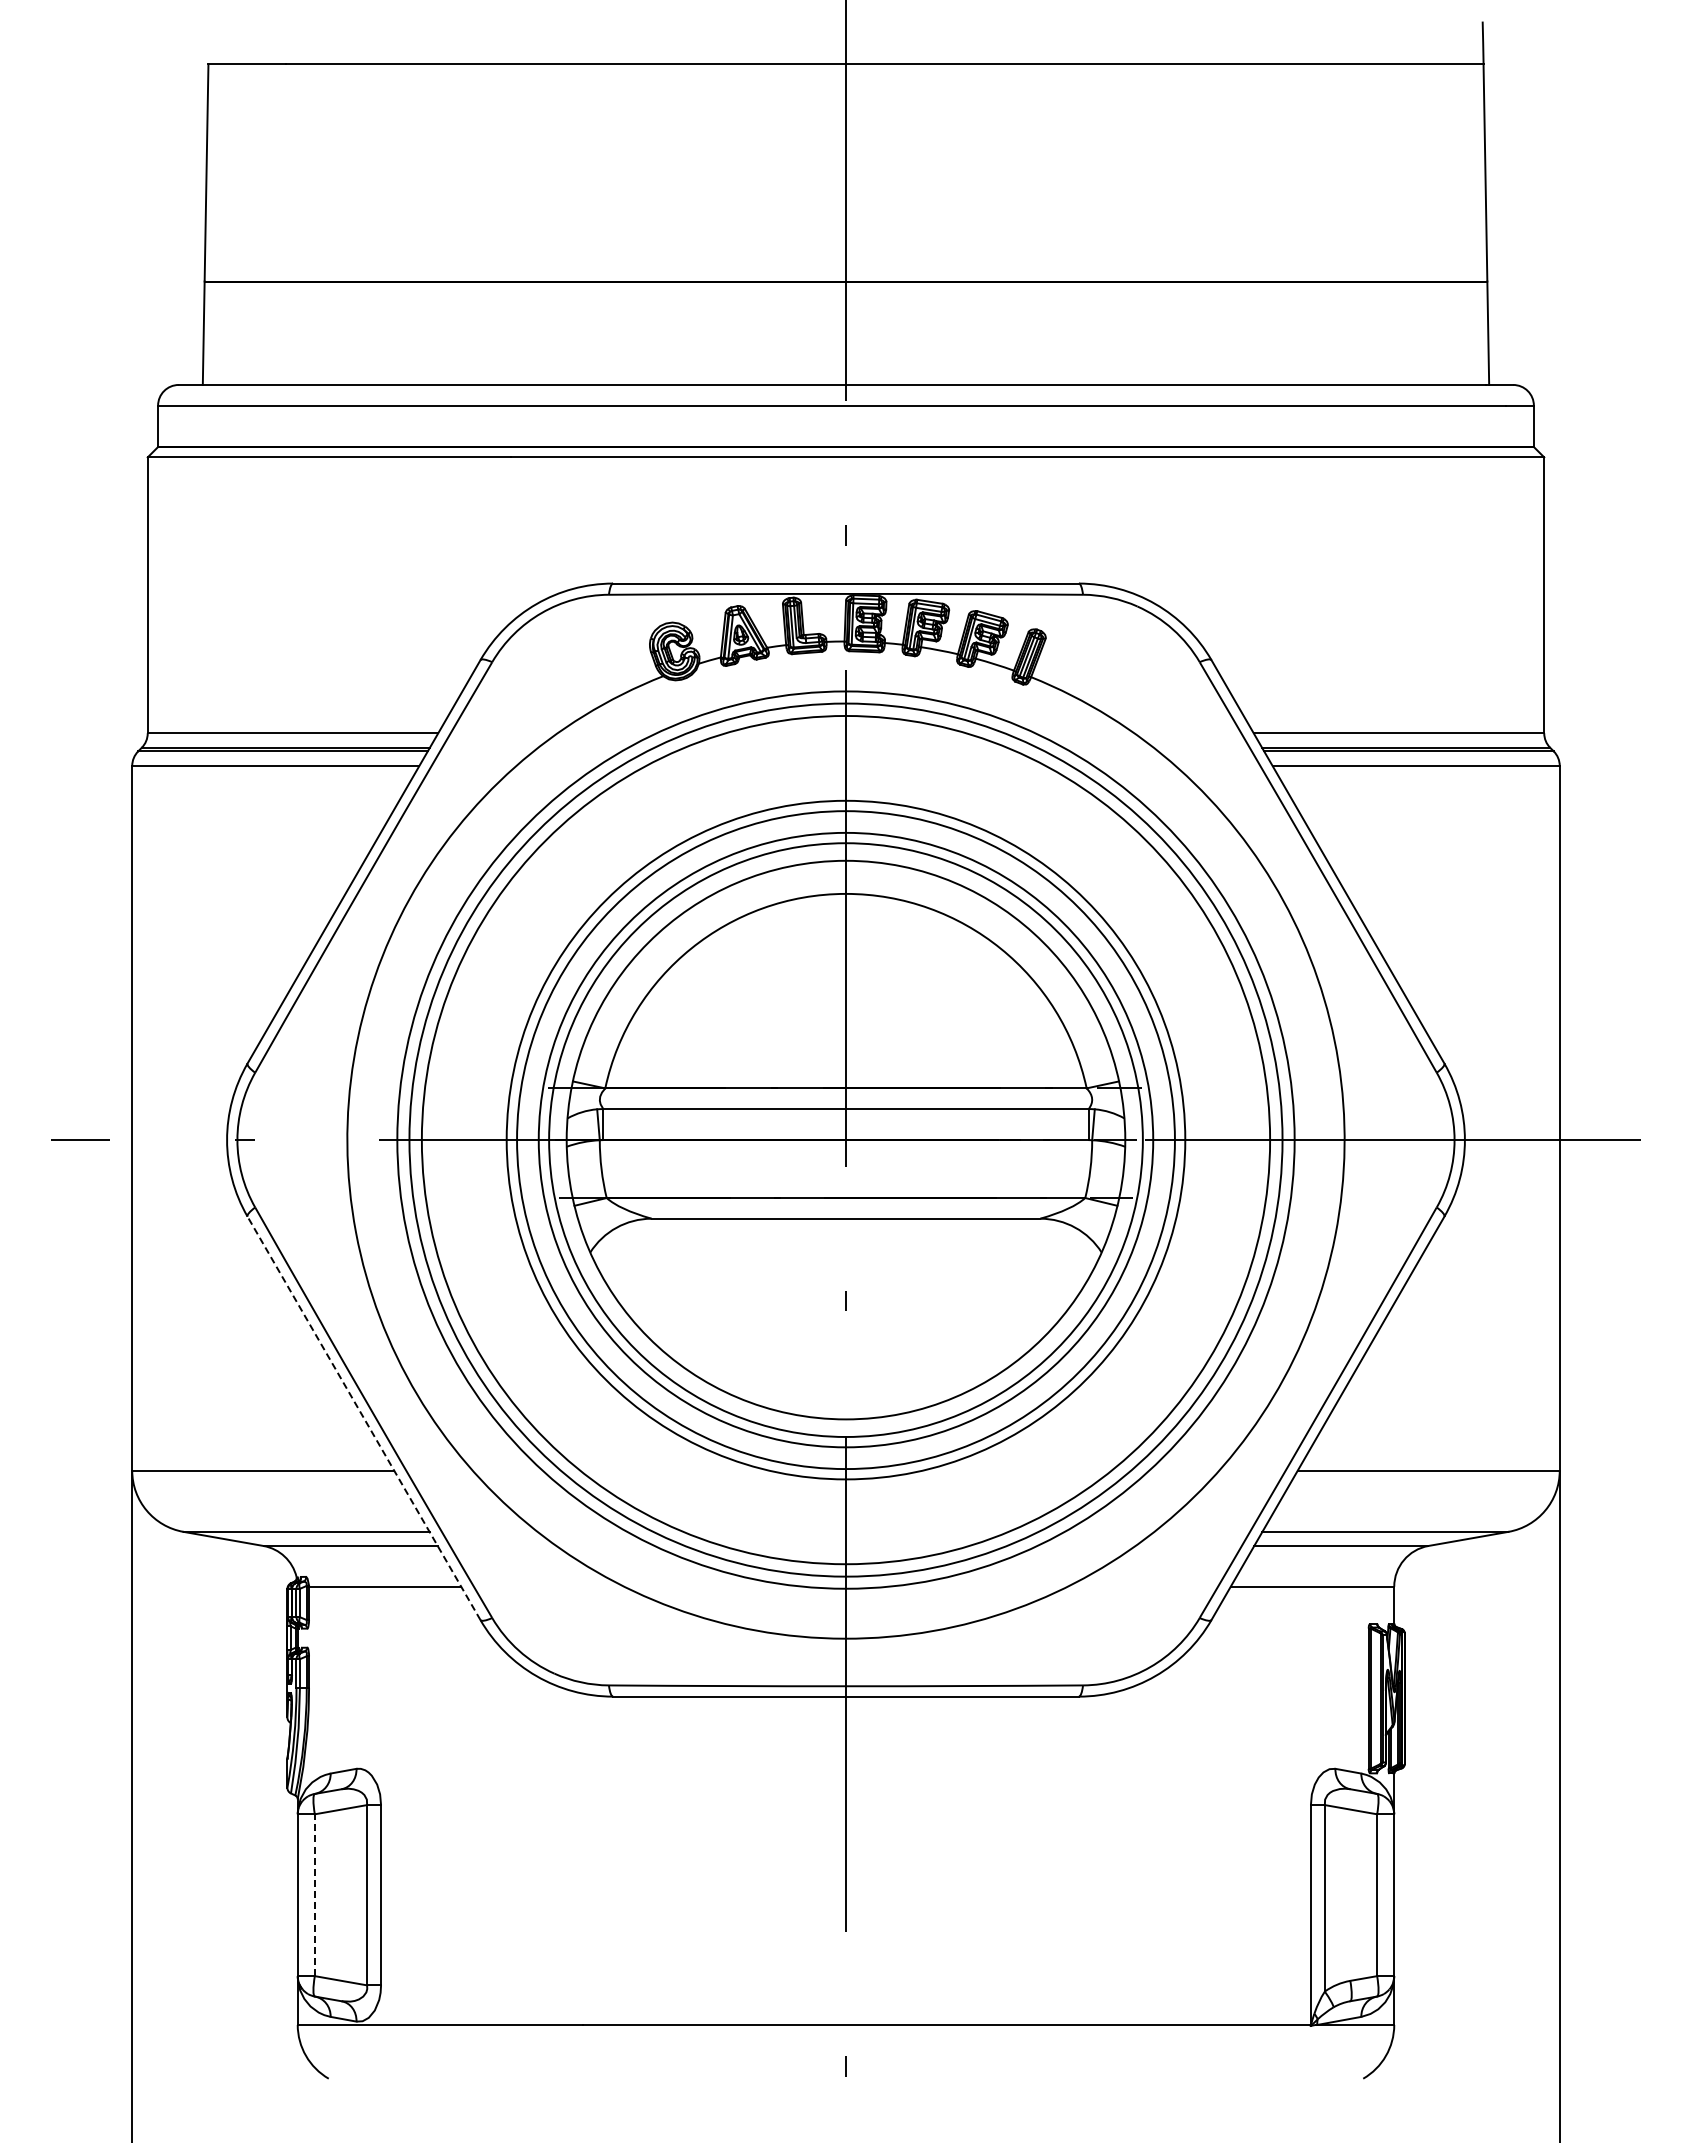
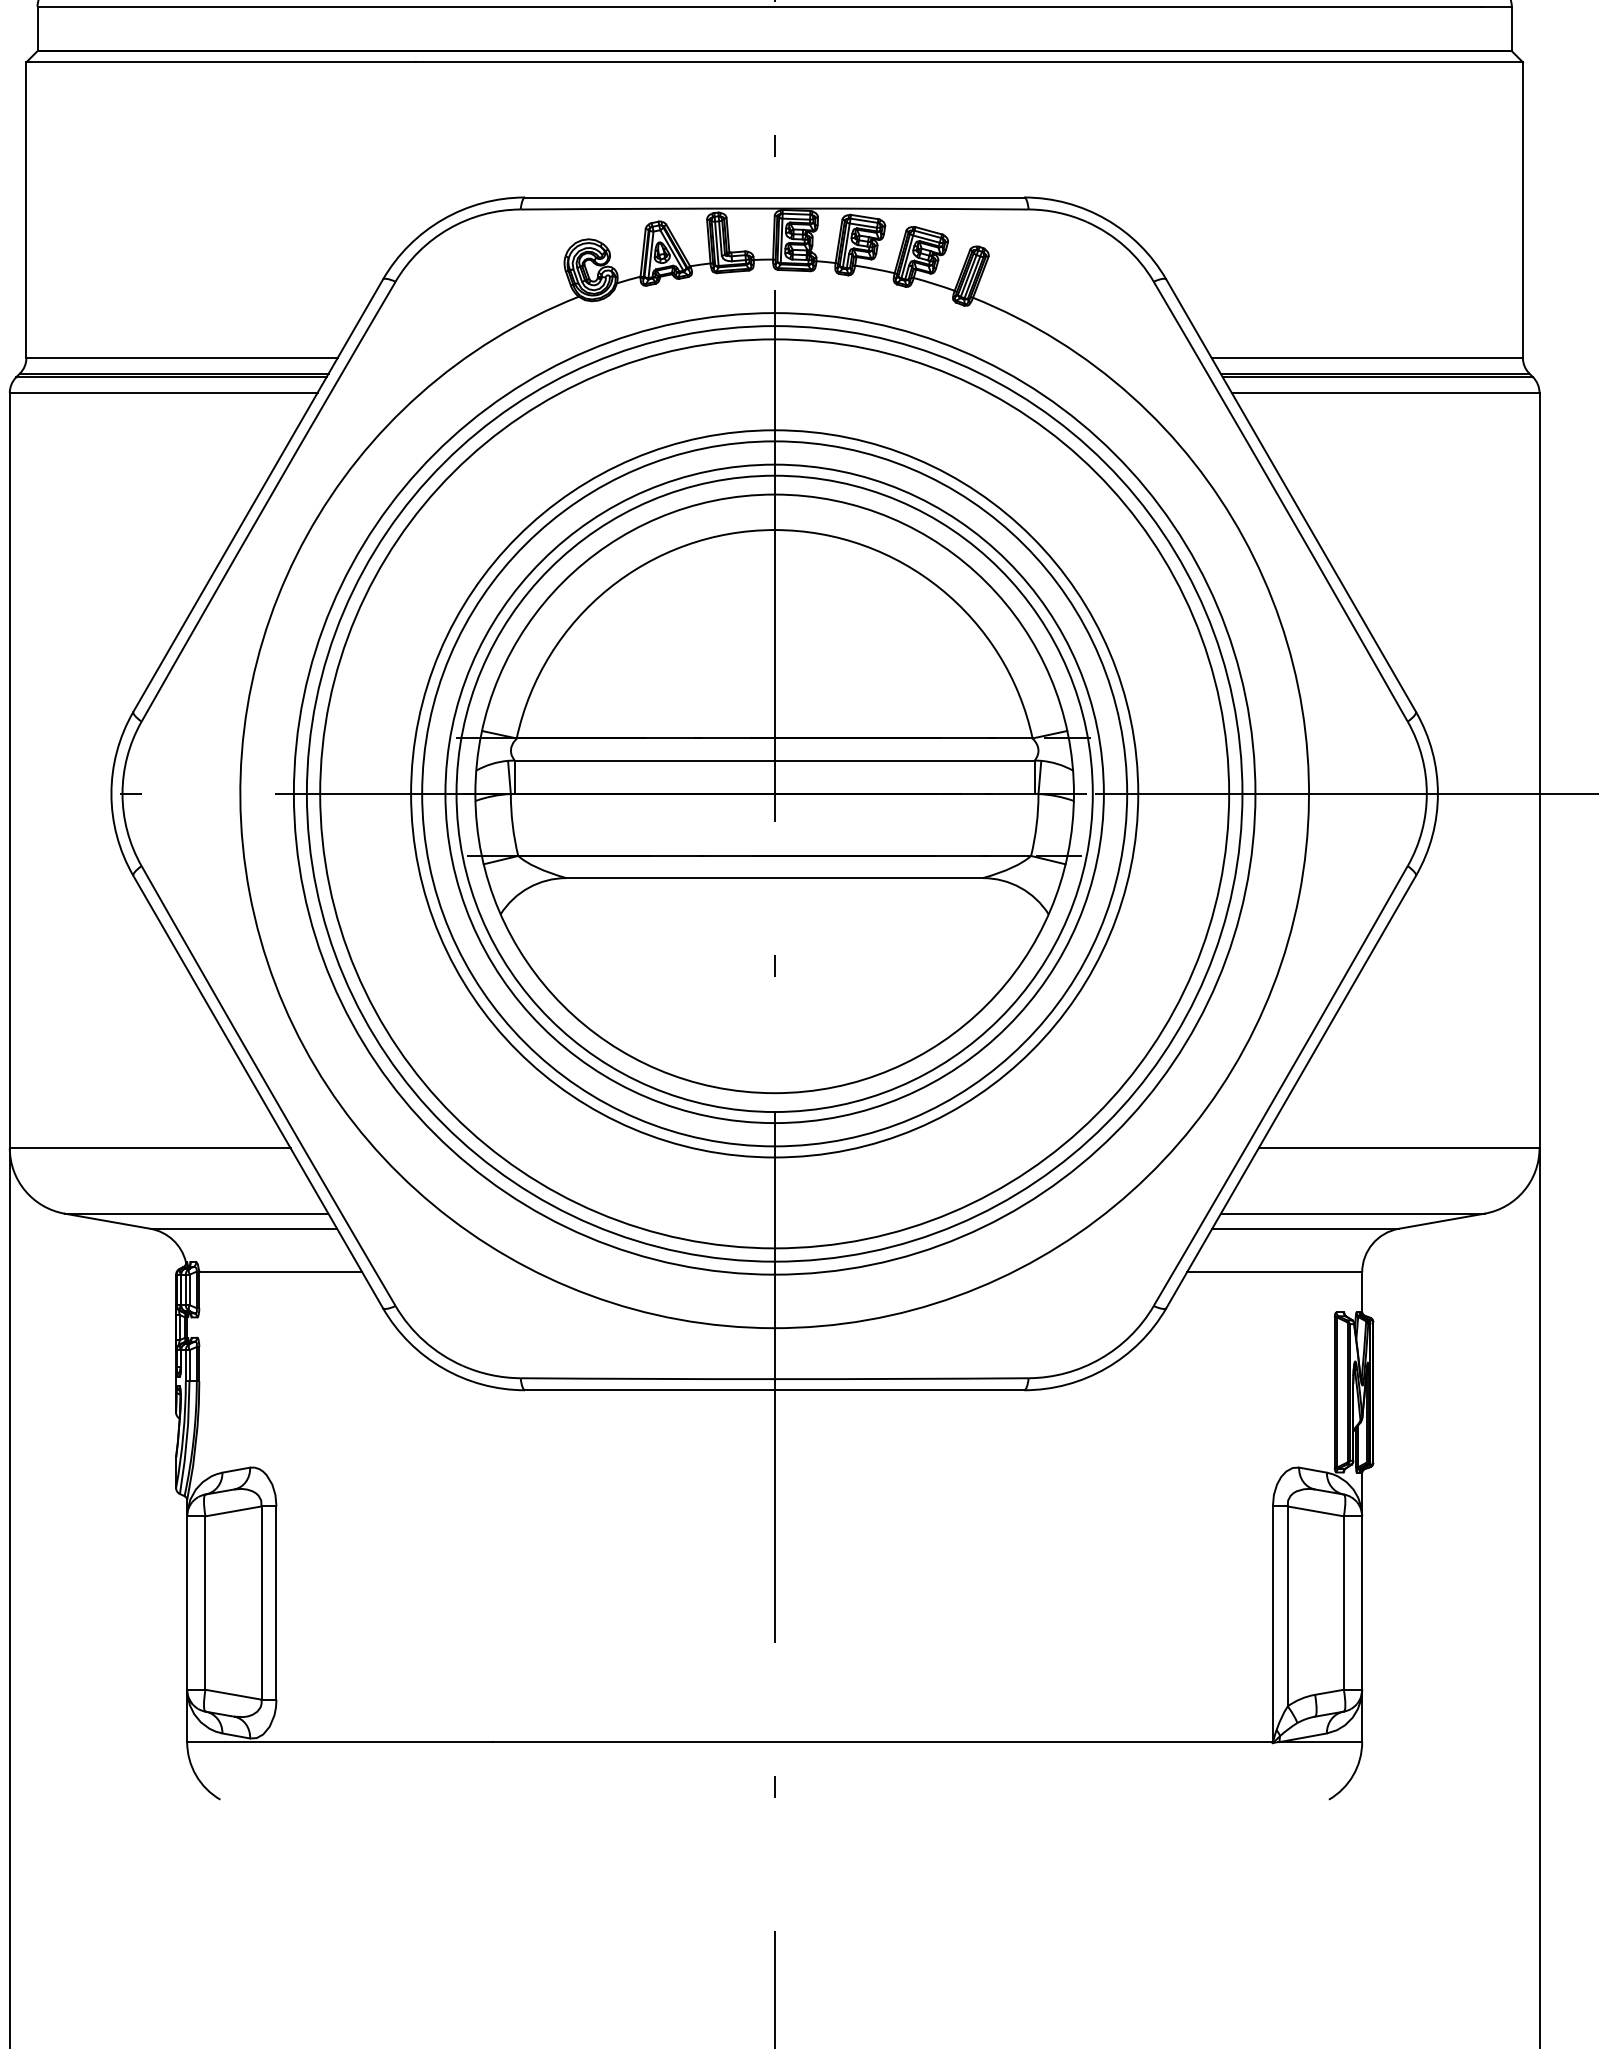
line: (364, 1418) -> (258, 1092), dashed -> solid
line: (314, 1895) -> (205, 1603), dashed -> solid

